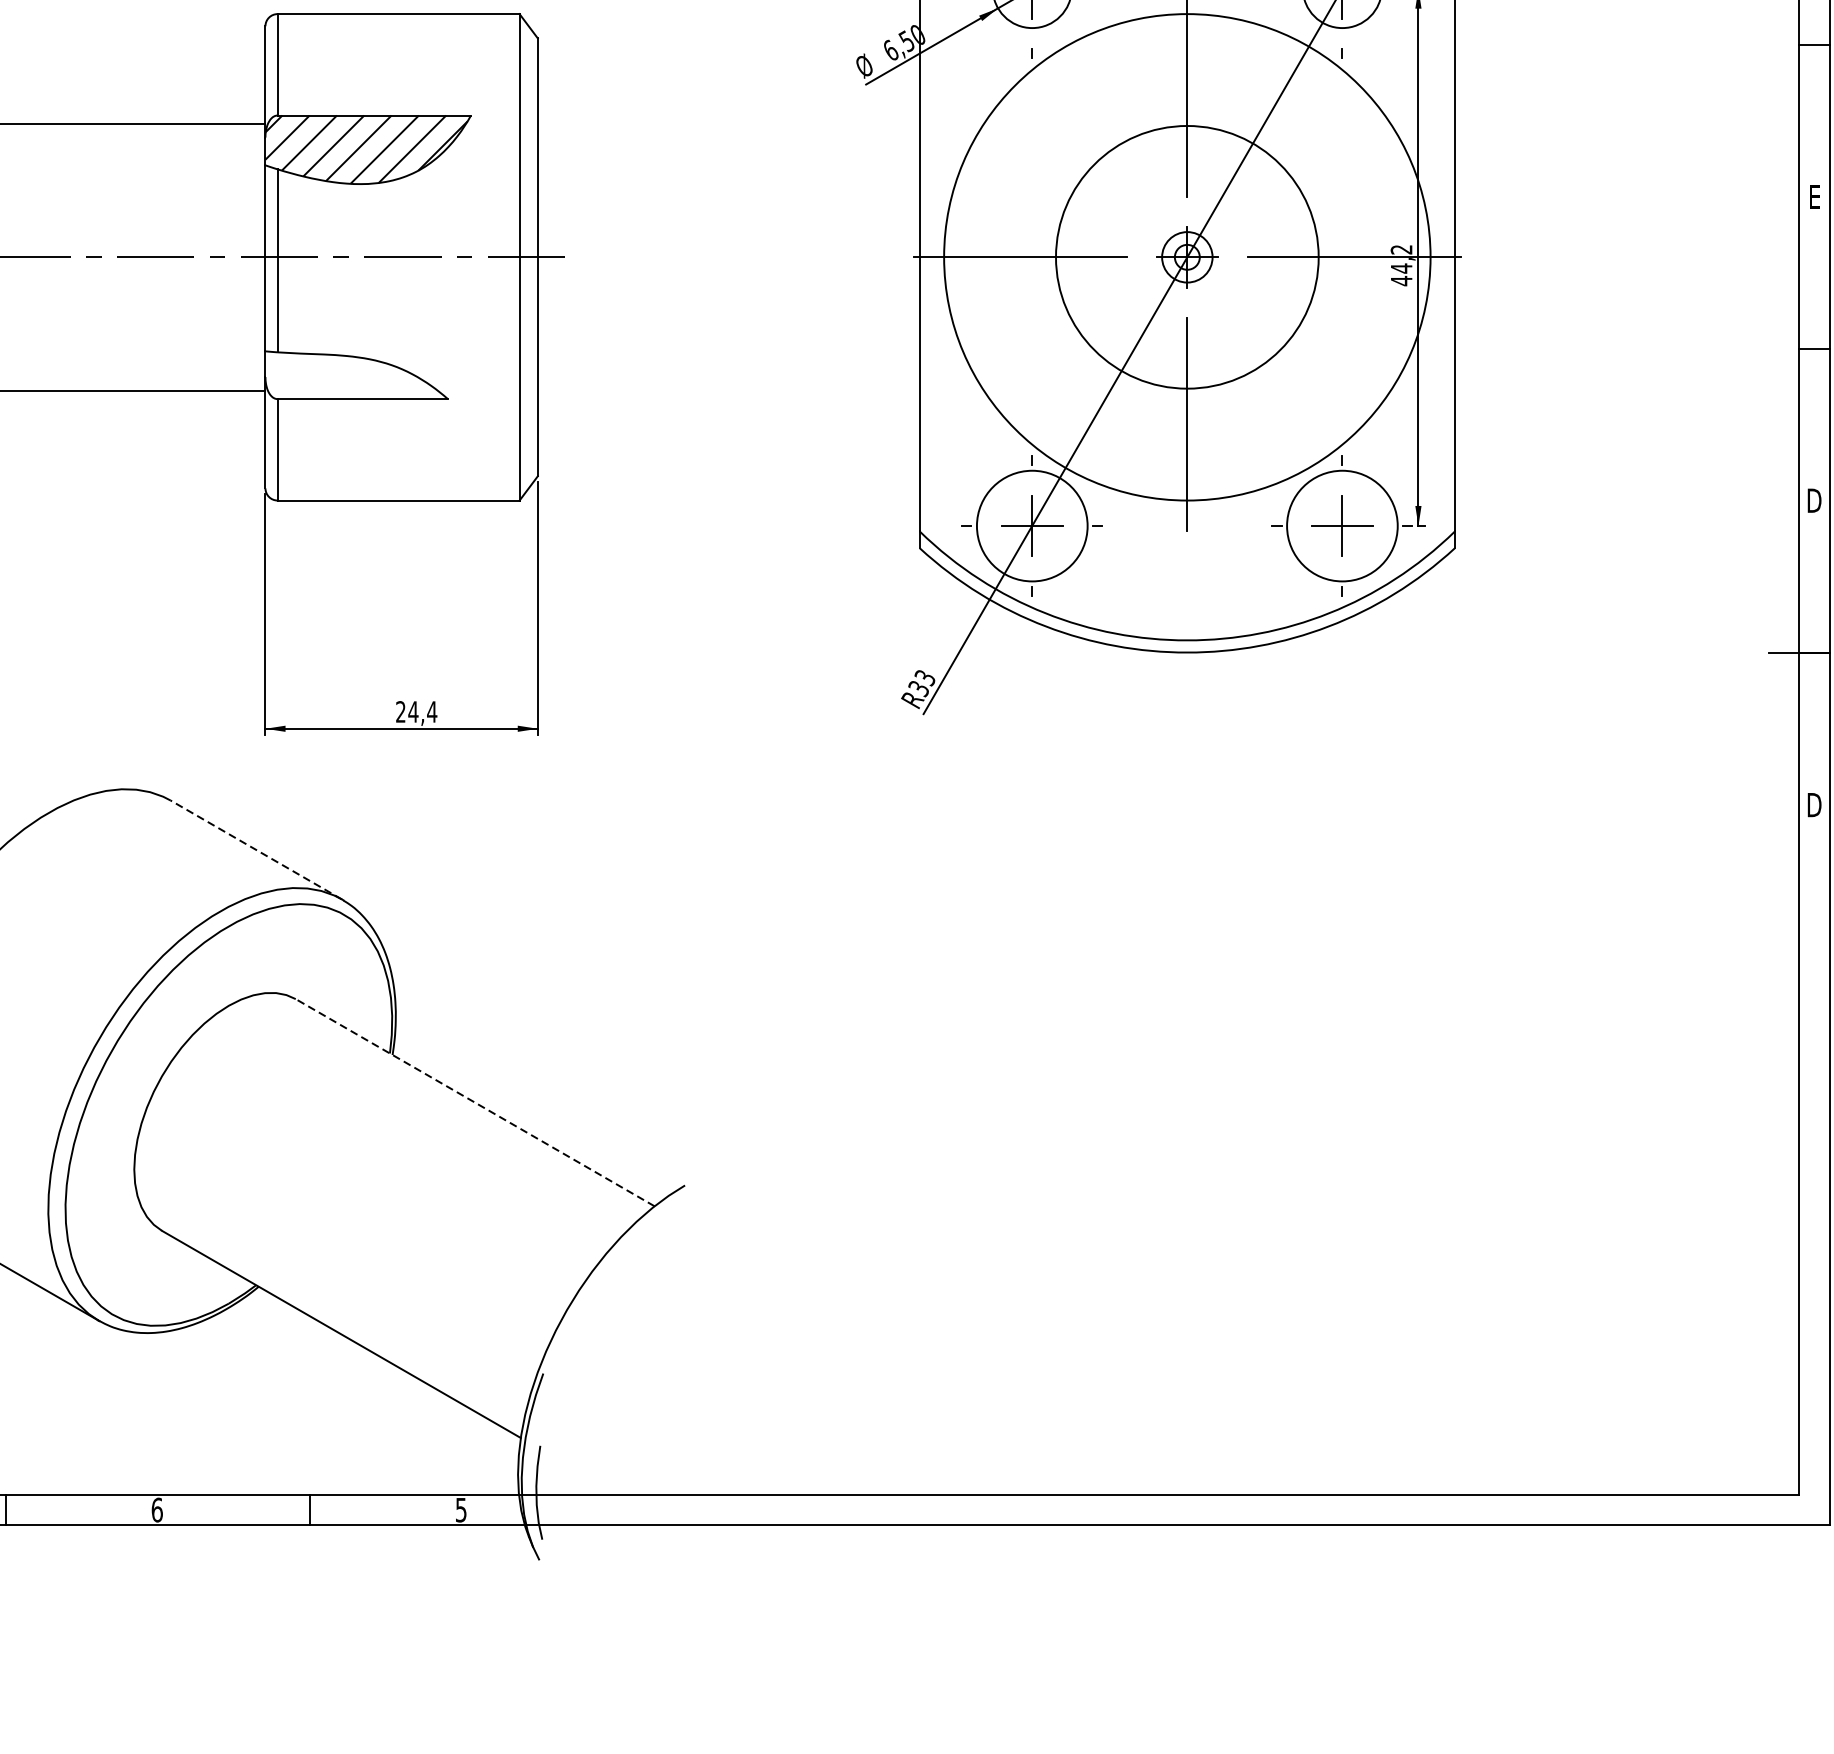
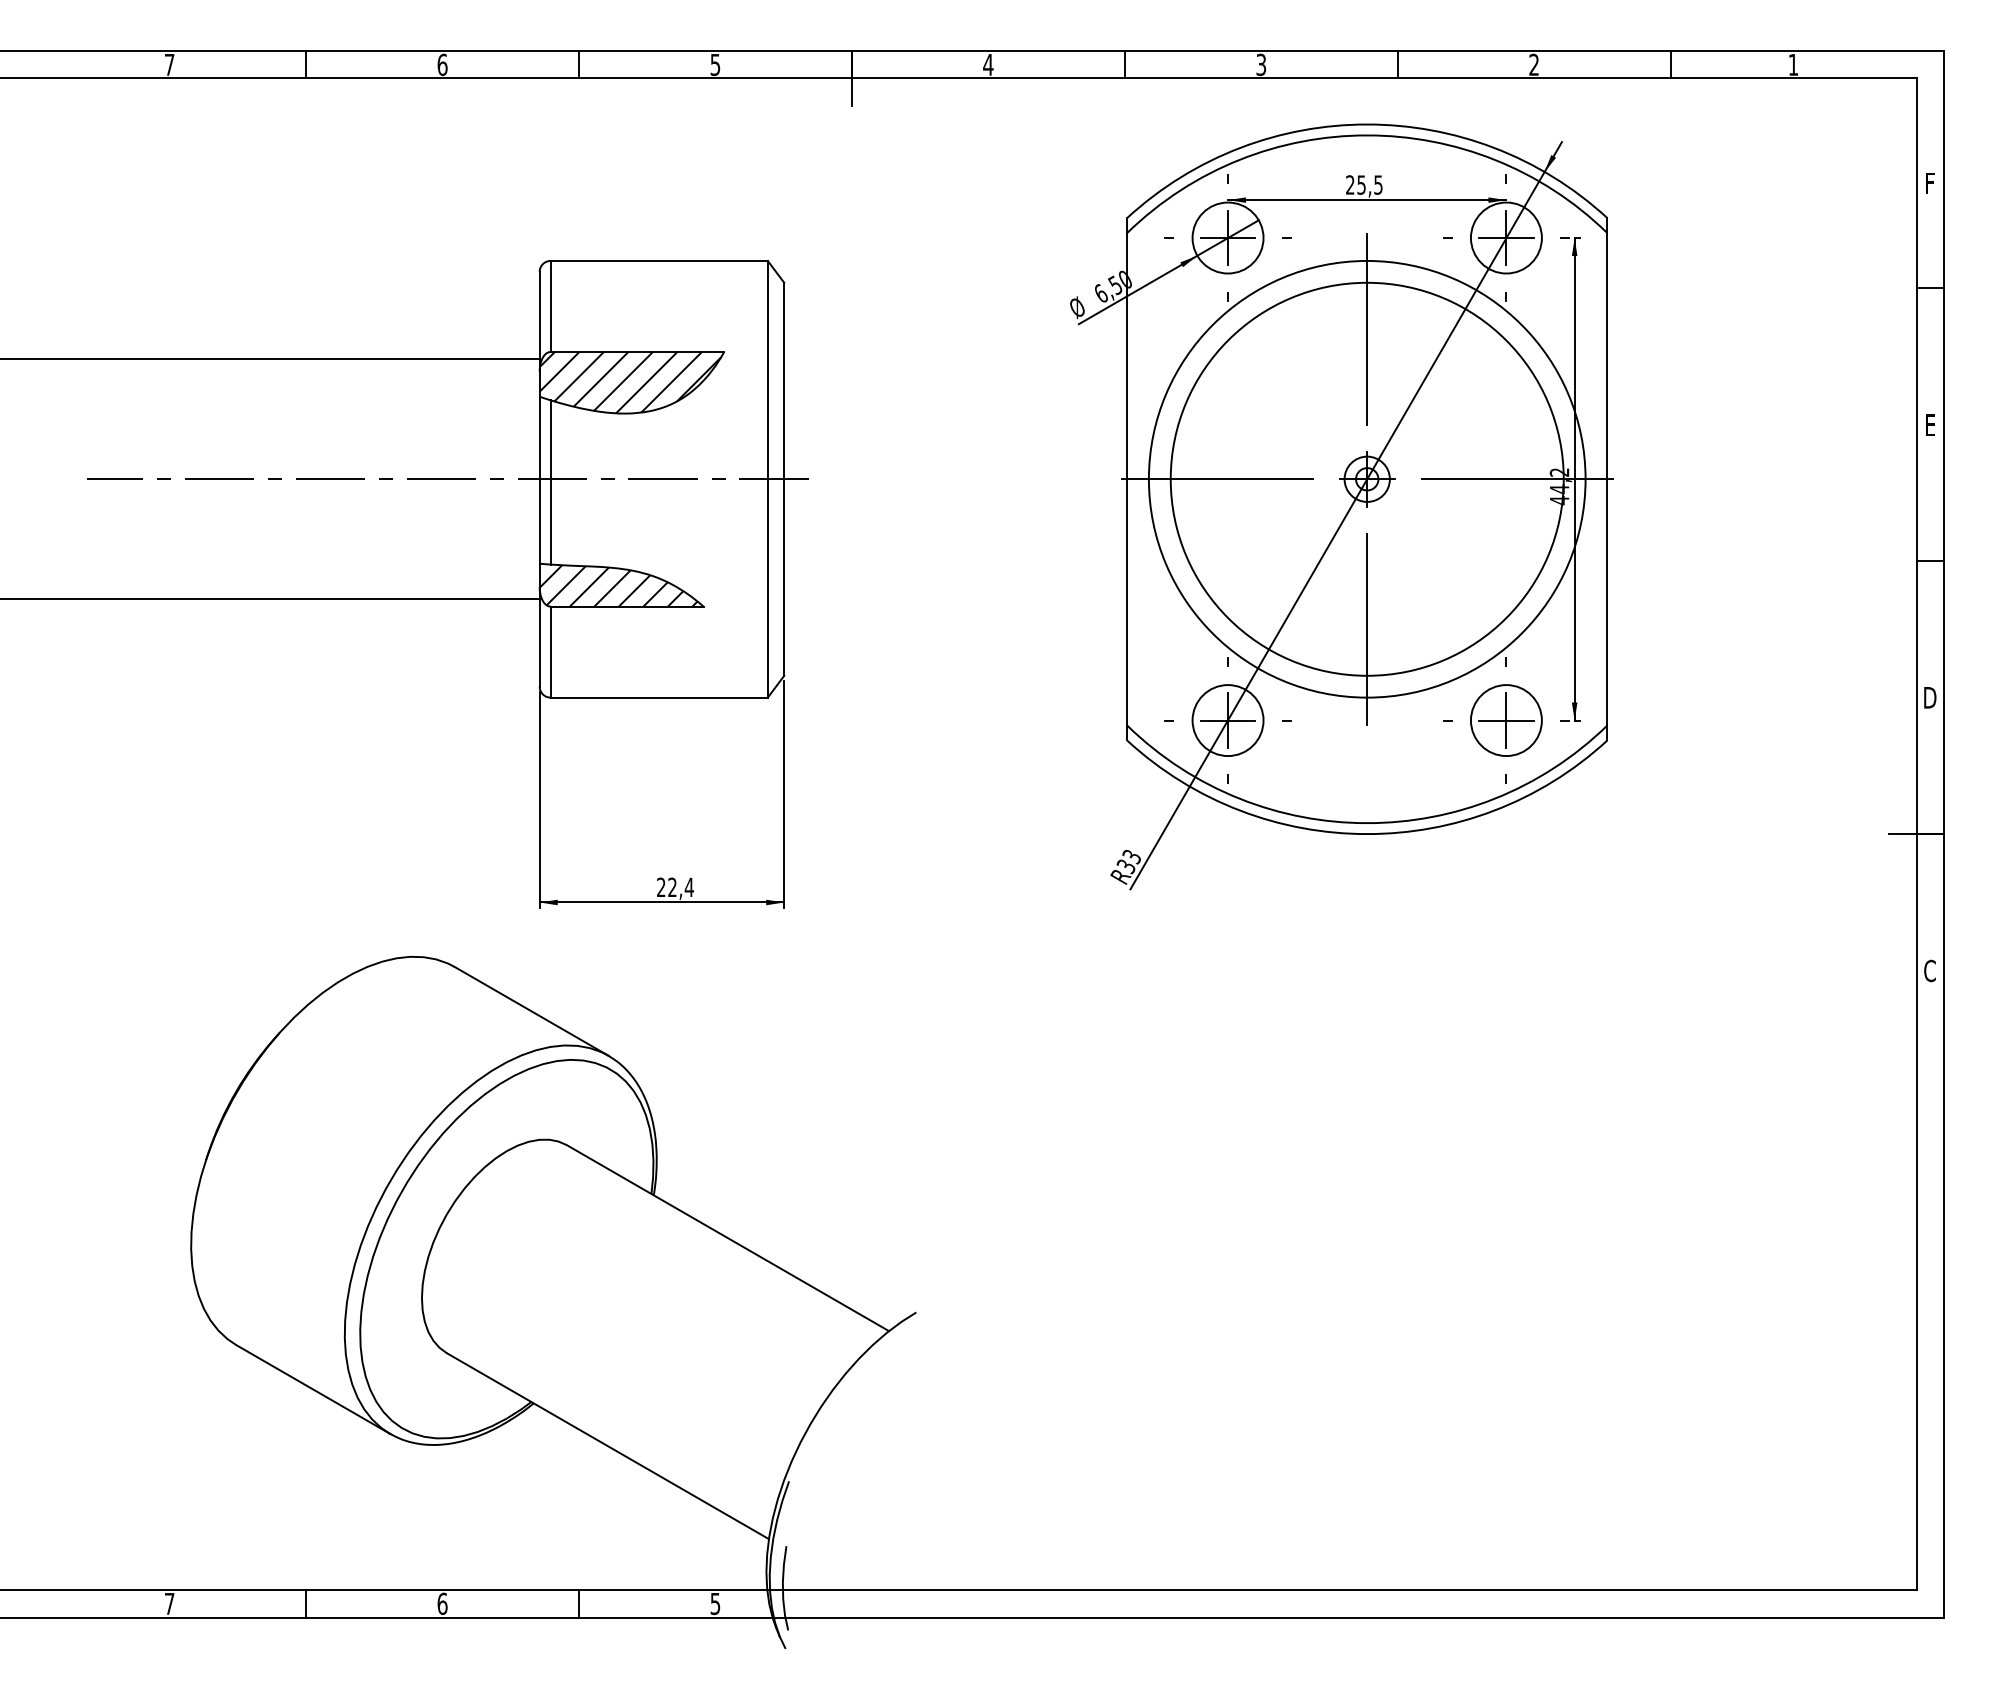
circle: (1186, 256) -> (1366, 478), size x1.67
hatch: (353, 375) -> (618, 585), added
circle: (1031, 526) -> (1227, 720), size x0.71
circle: (1341, 526) -> (1505, 720), size x0.71
text: (413, 710) -> (672, 886), 24,4 -> 22,4
text: (1814, 804) -> (1930, 970), D -> C
line: (256, 850) -> (531, 1011), dashed -> solid
line: (474, 1103) -> (727, 1238), dashed -> solid

